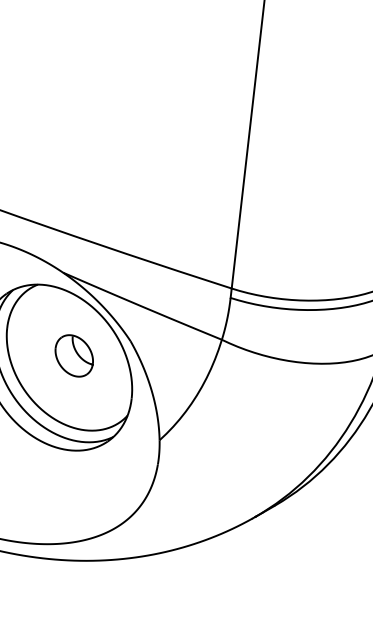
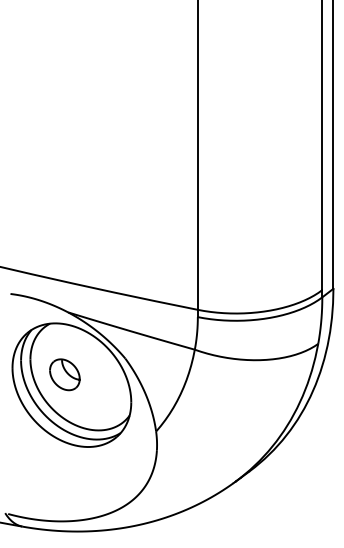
part: (73, 355) -> (64, 374), moved

